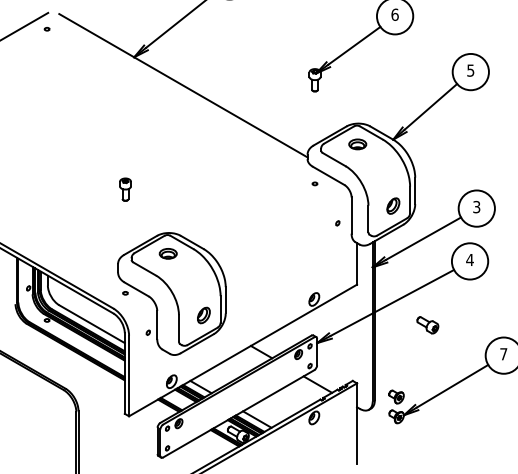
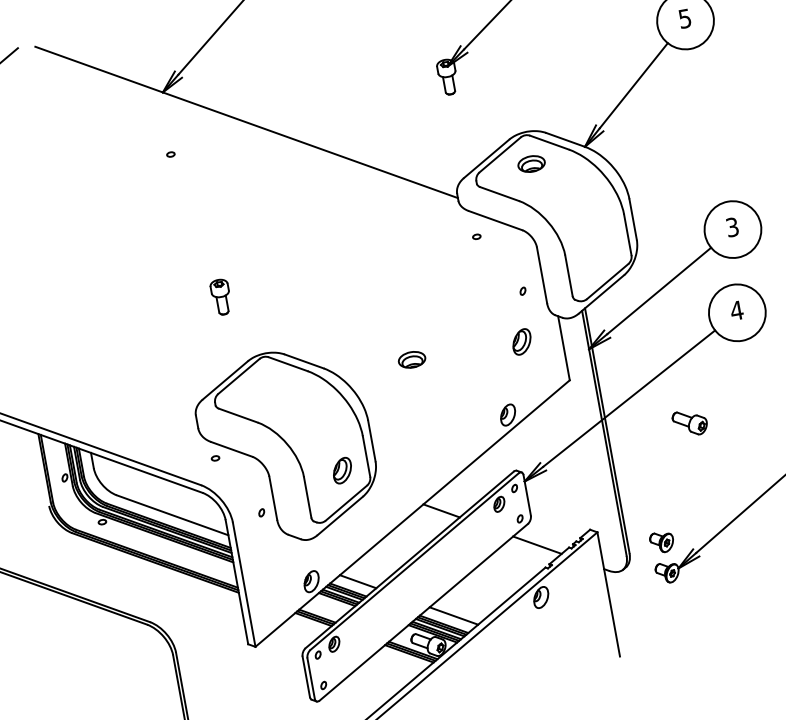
part: (46, 29) -> (169, 155), moved
part: (125, 189) -> (221, 296), moved
part: (393, 205) -> (521, 340), moved
part: (167, 253) -> (410, 359), moved

